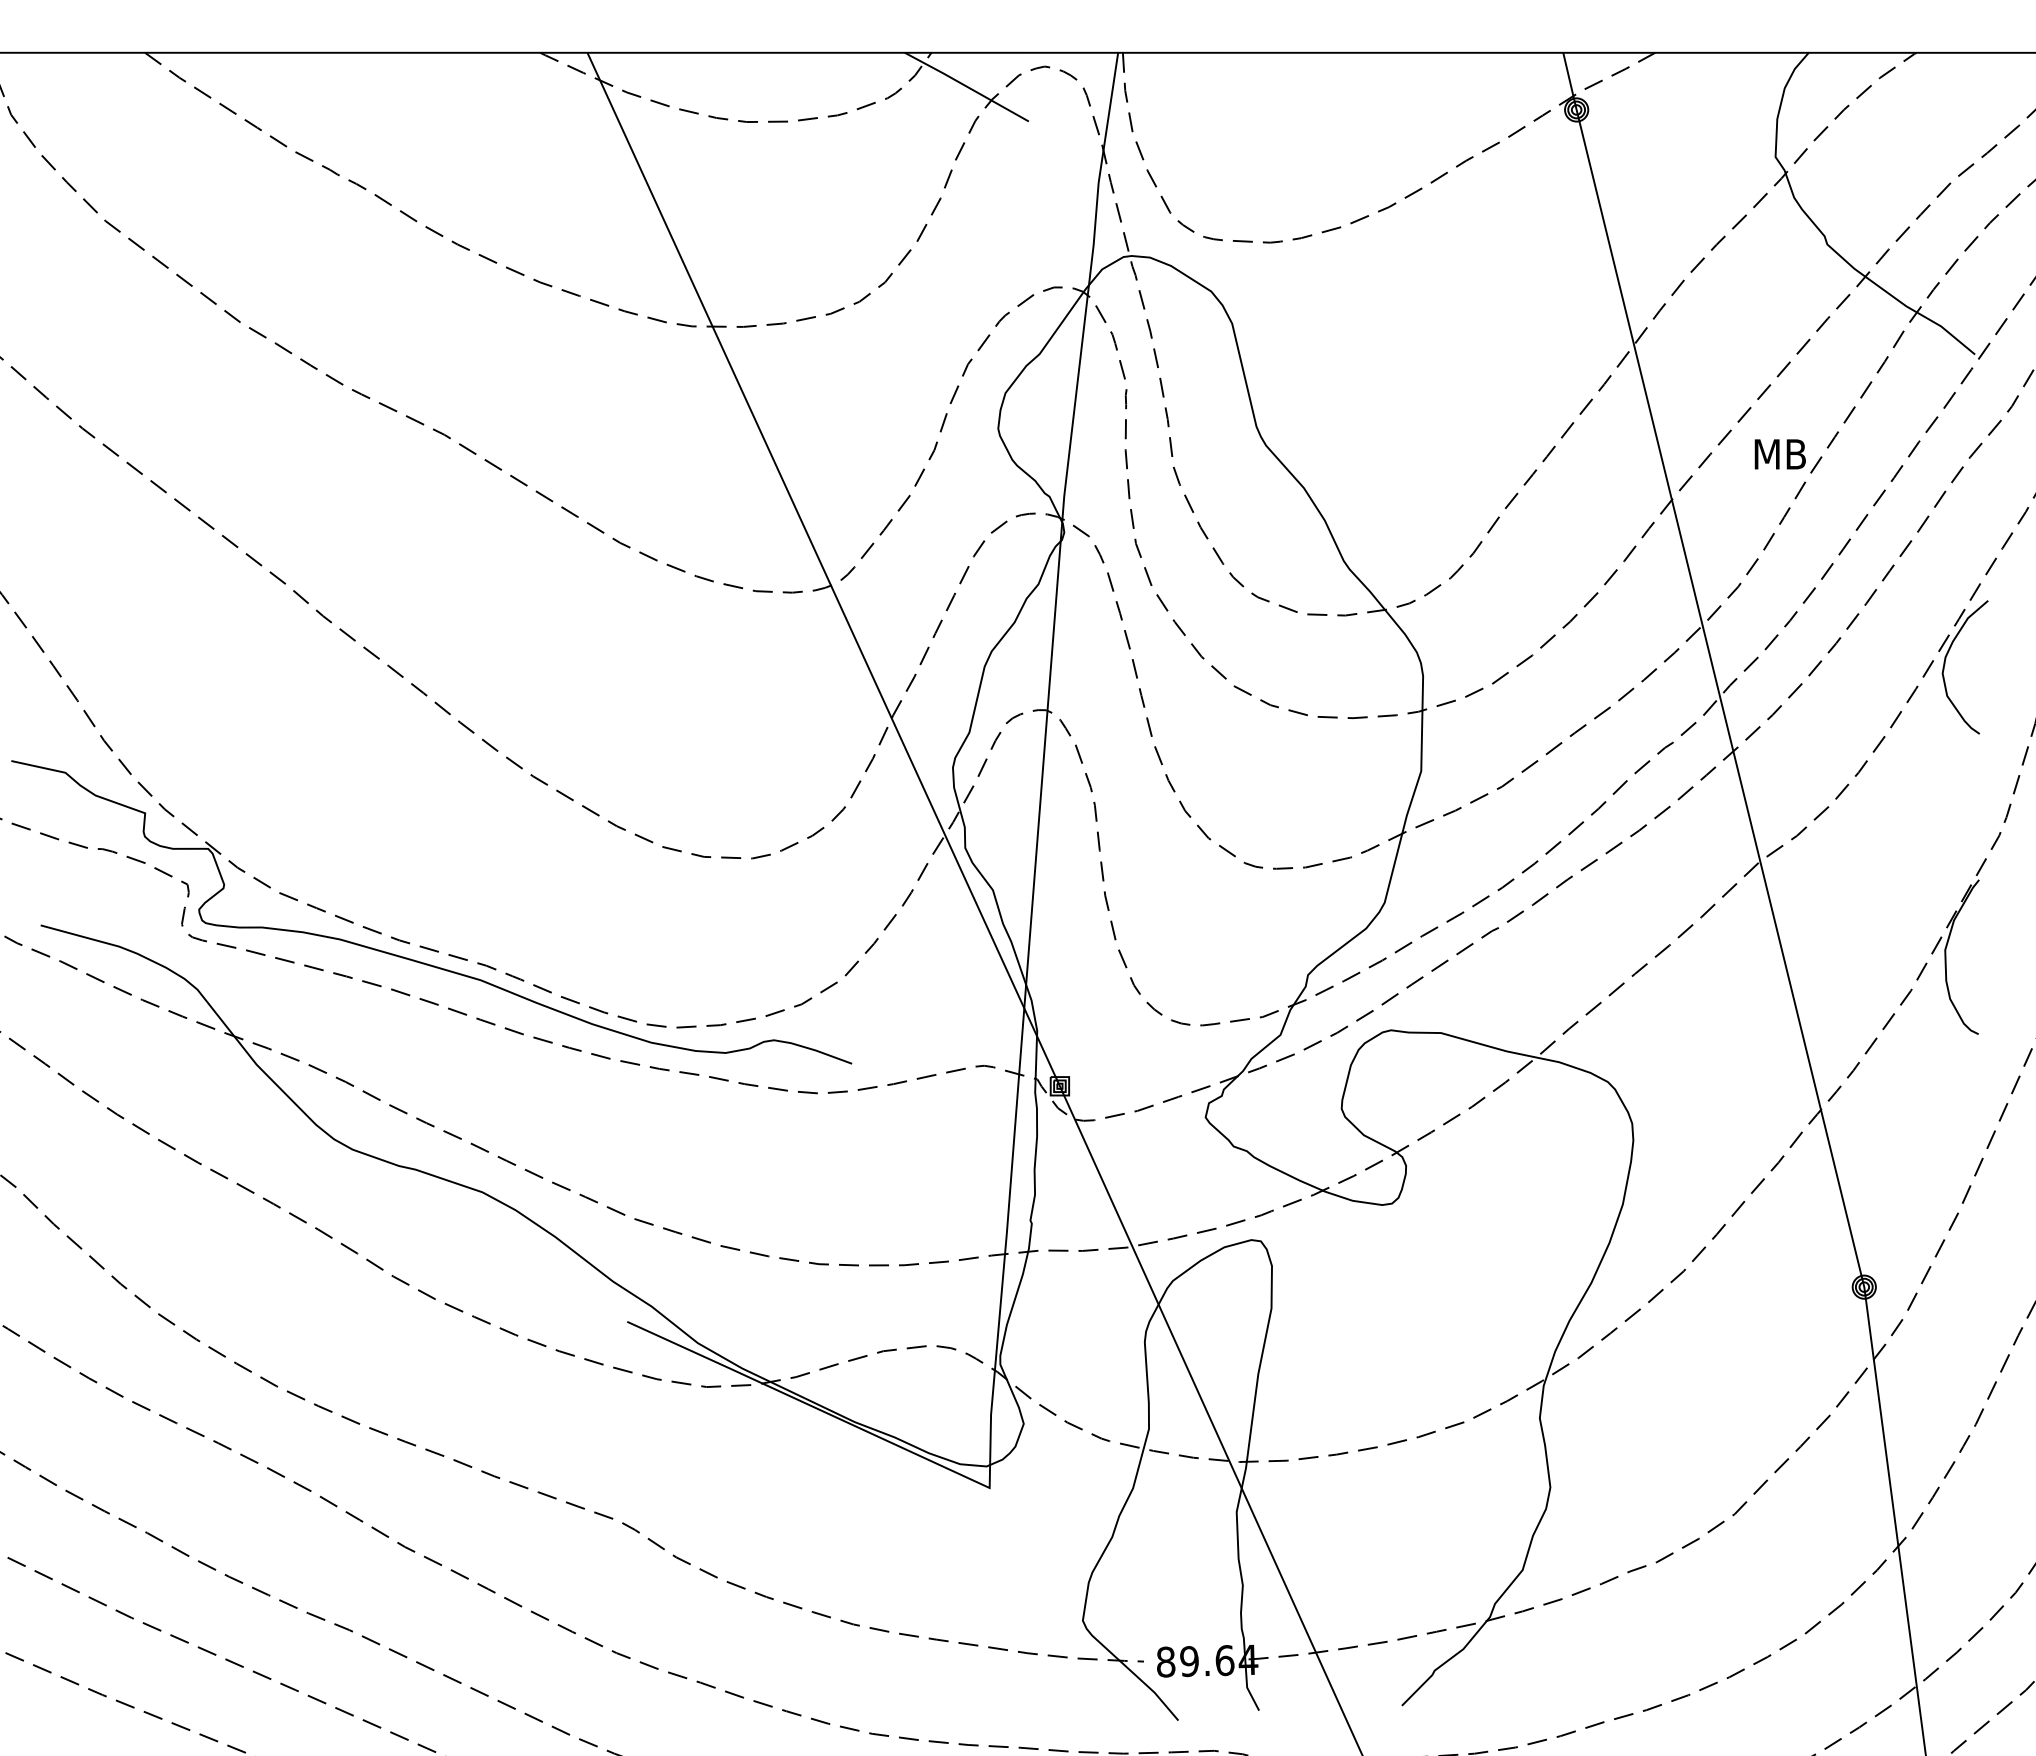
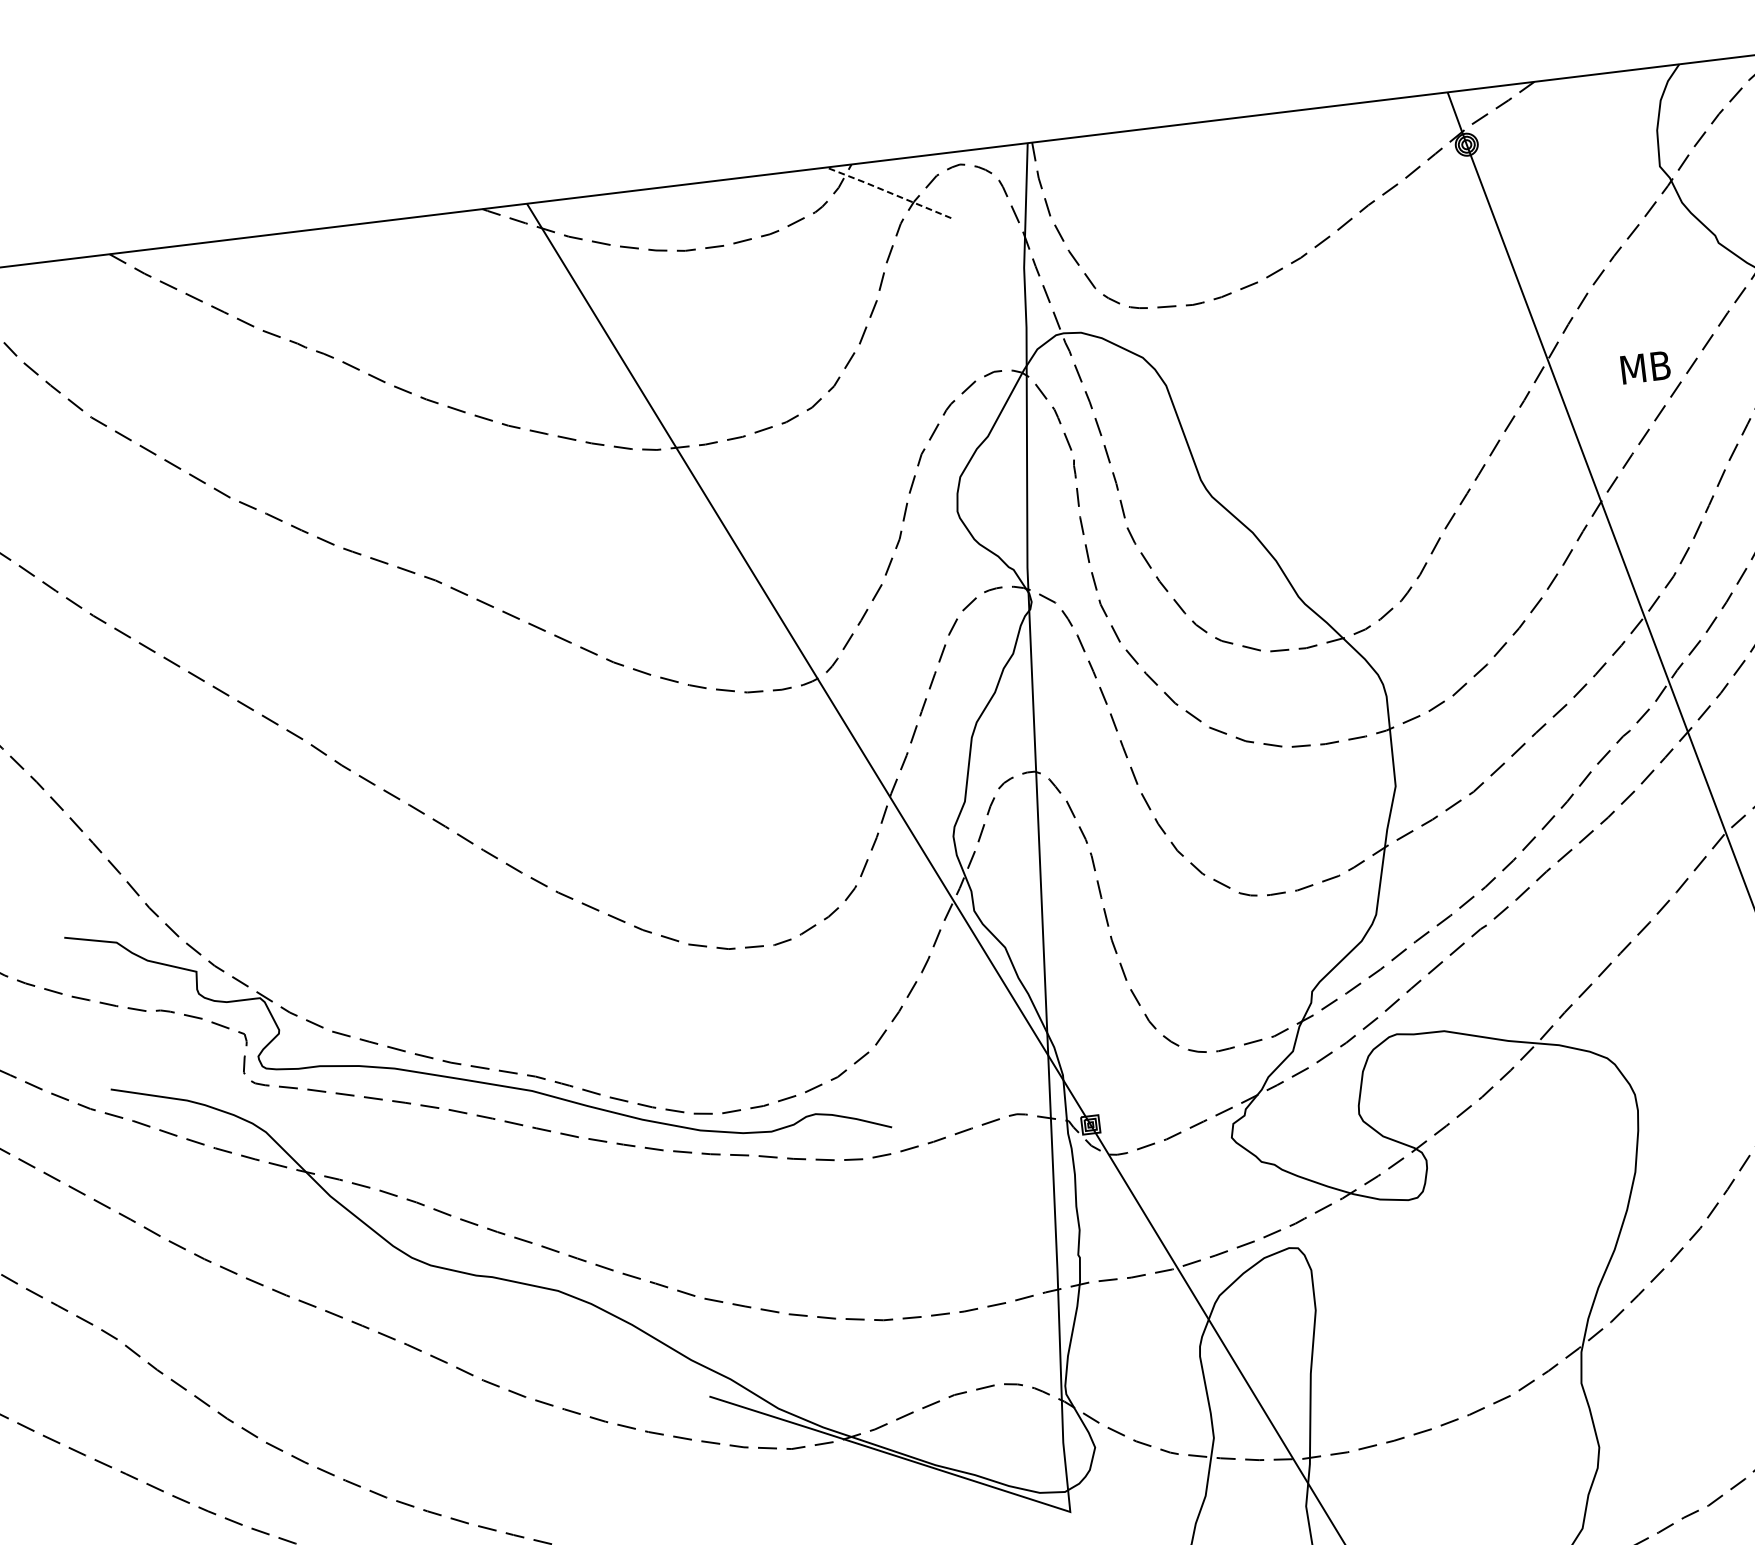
line: (966, 86) -> (888, 192), solid -> dashed
text: (1779, 454) -> (1644, 367), moved

